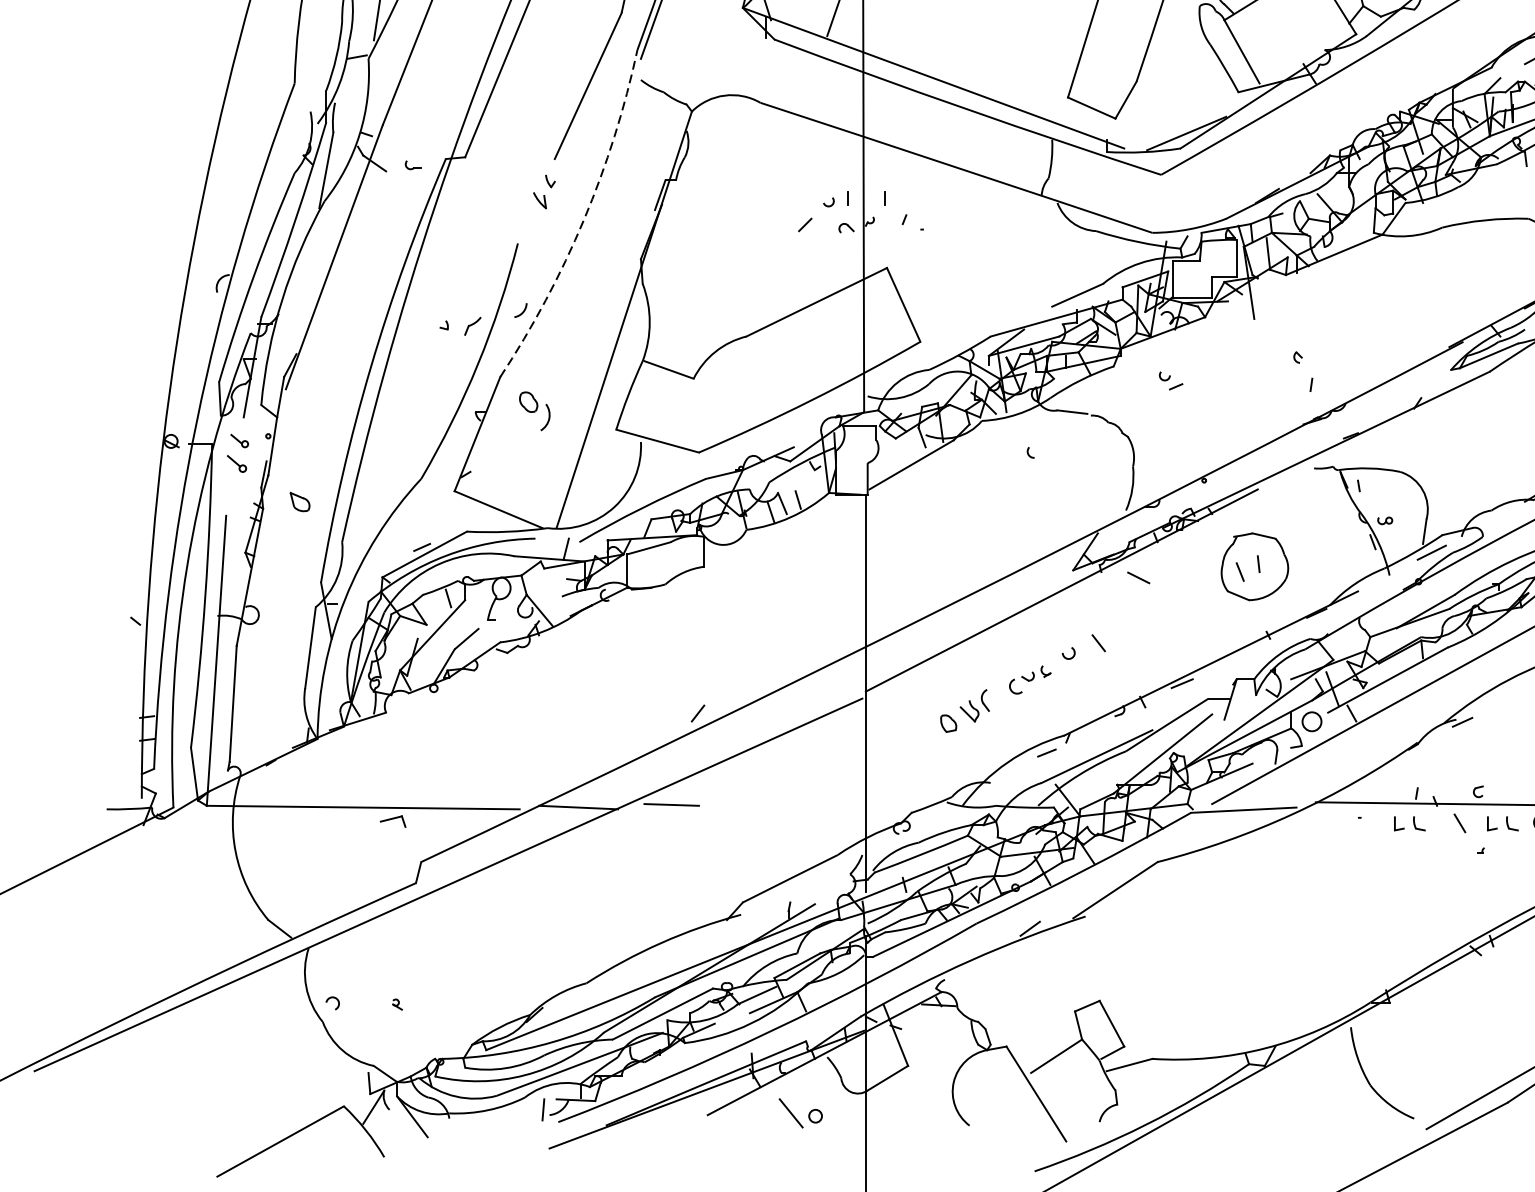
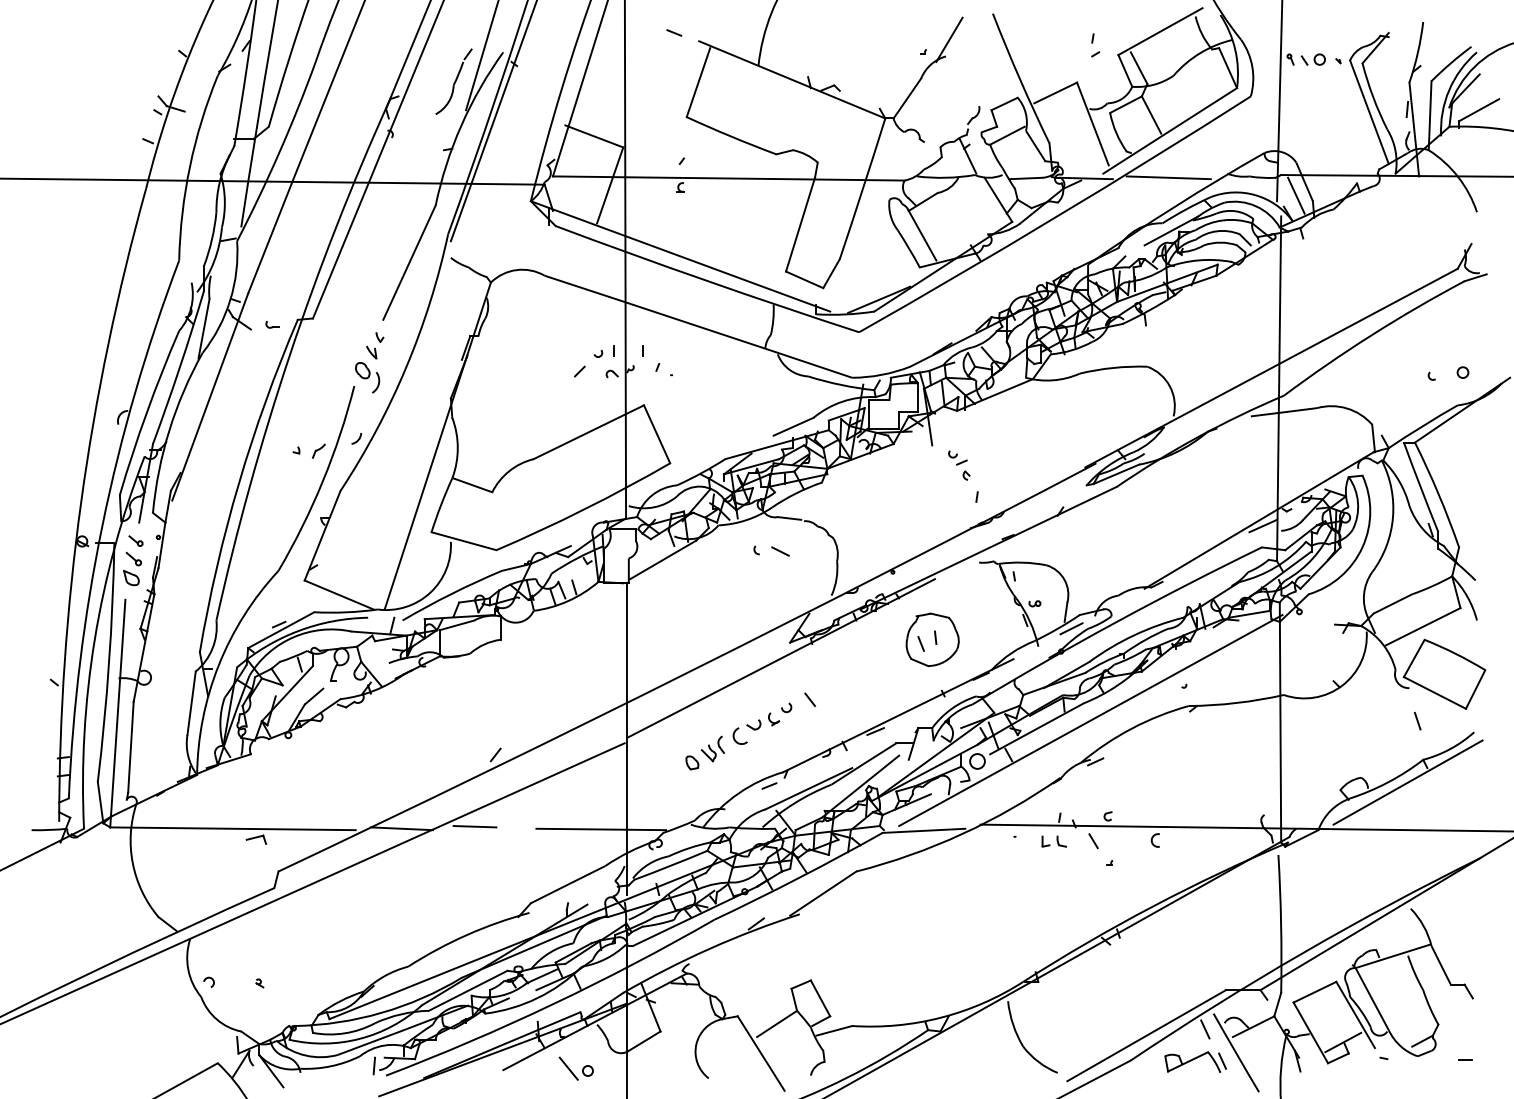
arc: (584, 219) -> (406, 367), dashed -> solid
part: (1170, 380) -> (957, 457), moved
part: (534, 410) -> (367, 377), moved
part: (300, 501) -> (131, 577), moved
line: (1138, 577) -> (780, 551), moved
part: (1030, 679) -> (756, 728), size x1.43
line: (832, 808) -> (601, 829), added
part: (1501, 823) -> (1126, 841), removed

